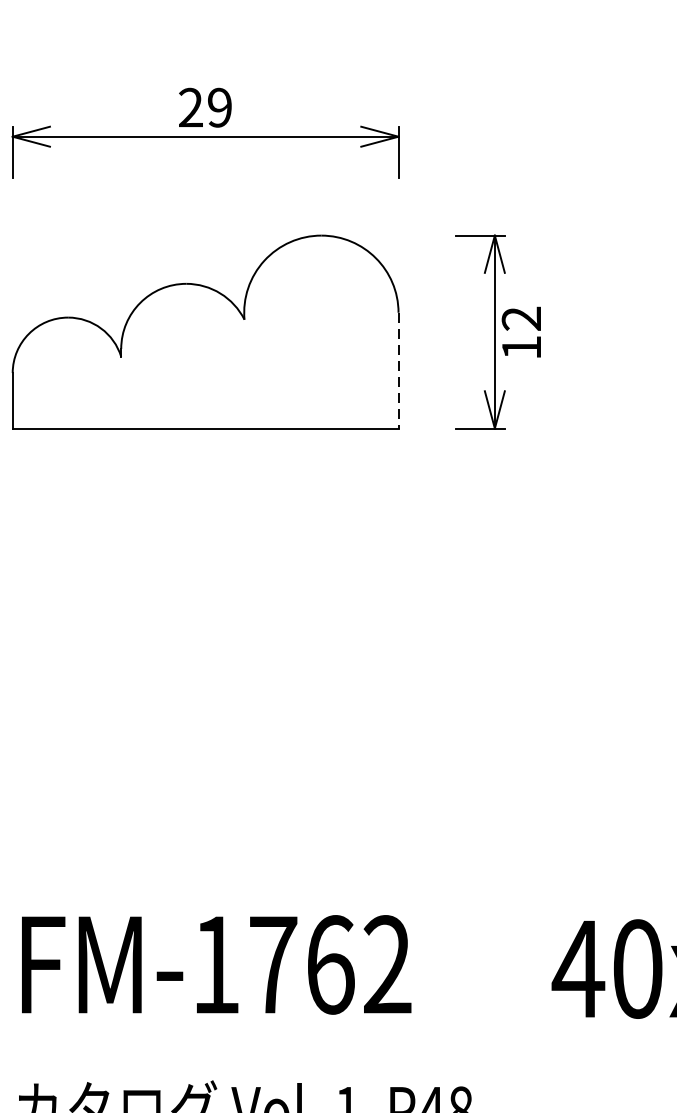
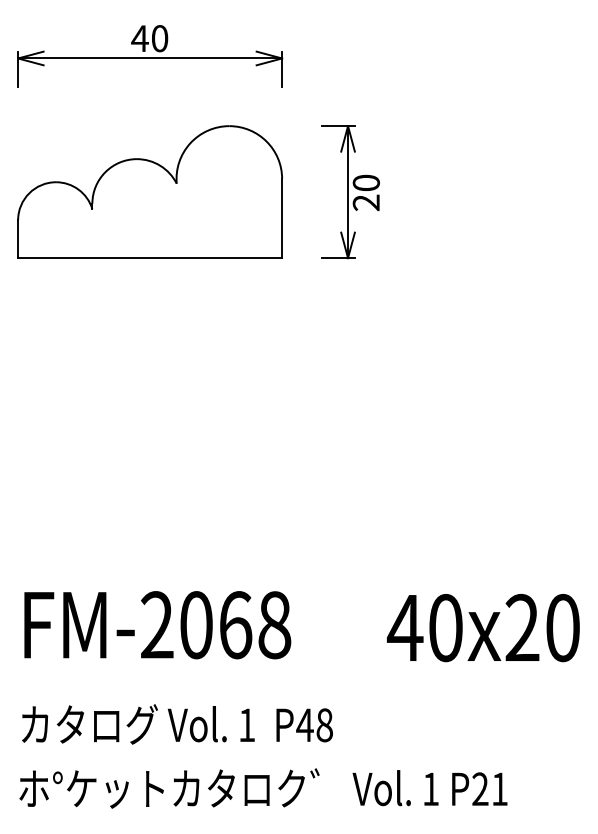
text: (204, 107) -> (149, 38), 29 -> 40
text: (520, 332) -> (365, 192), 12 -> 20
line: (399, 370) -> (282, 218), dashed -> solid
text: (302, 965) -> (216, 625), FM-1762 -> FM-2068

